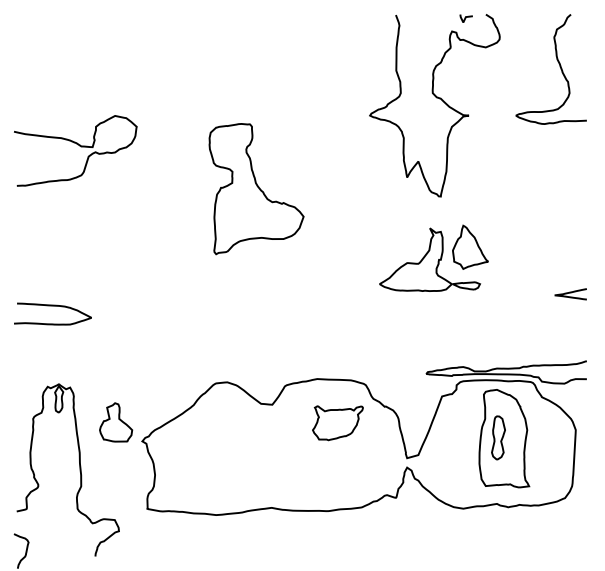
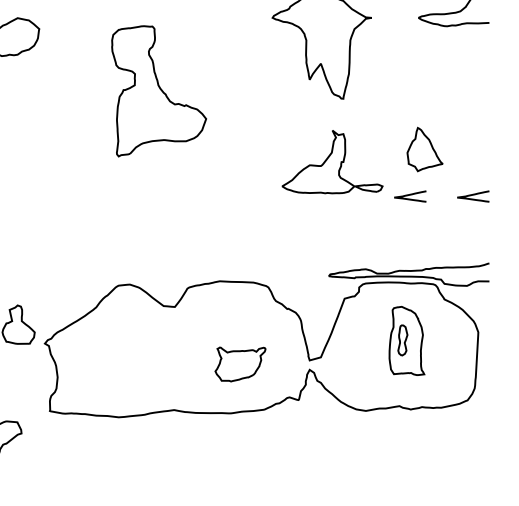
part: (470, 246) -> (425, 148), moved
curve: (507, 293) -> (410, 195), added
part: (337, 423) -> (240, 364), moved
part: (504, 438) -> (407, 340), size x0.7

